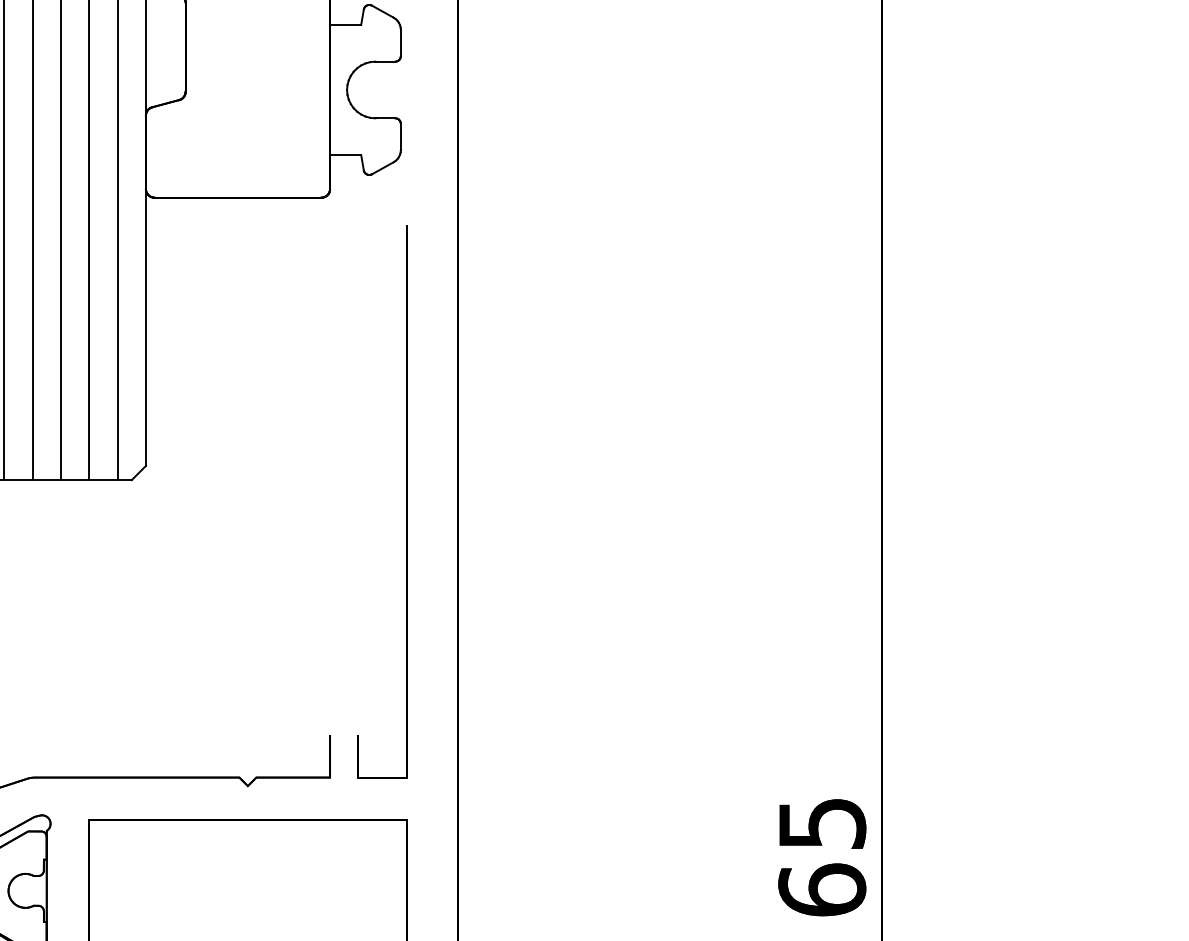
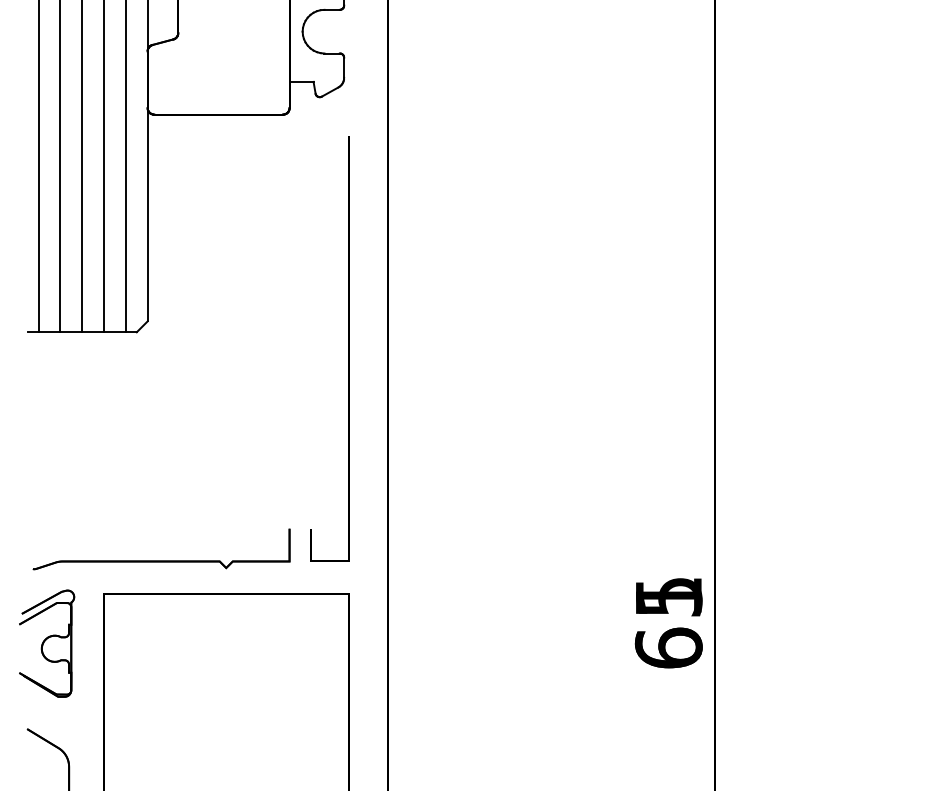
text: (823, 824) -> (669, 597), 65 -> 61

